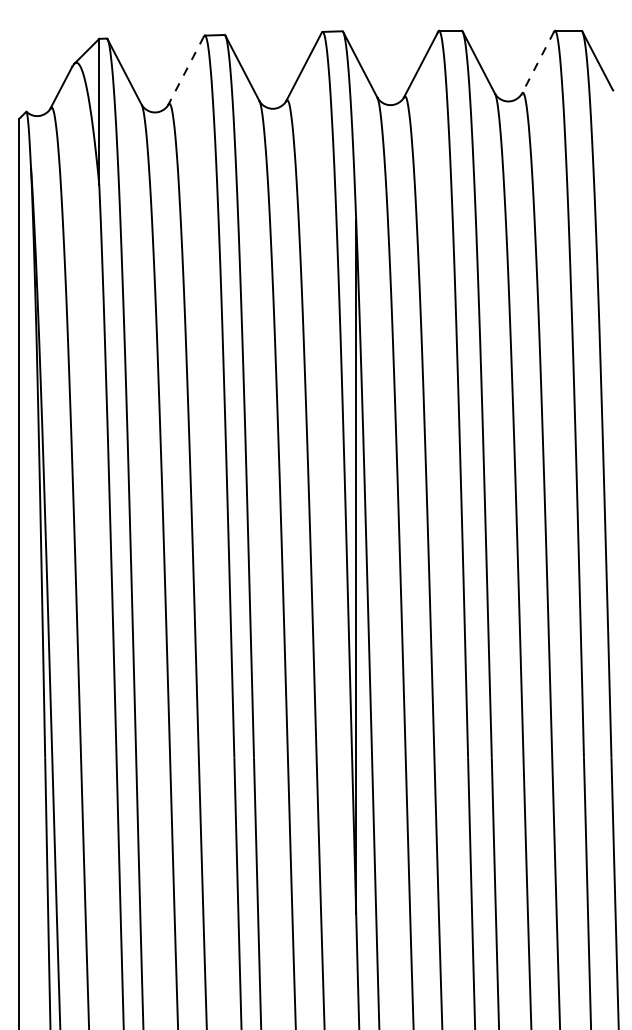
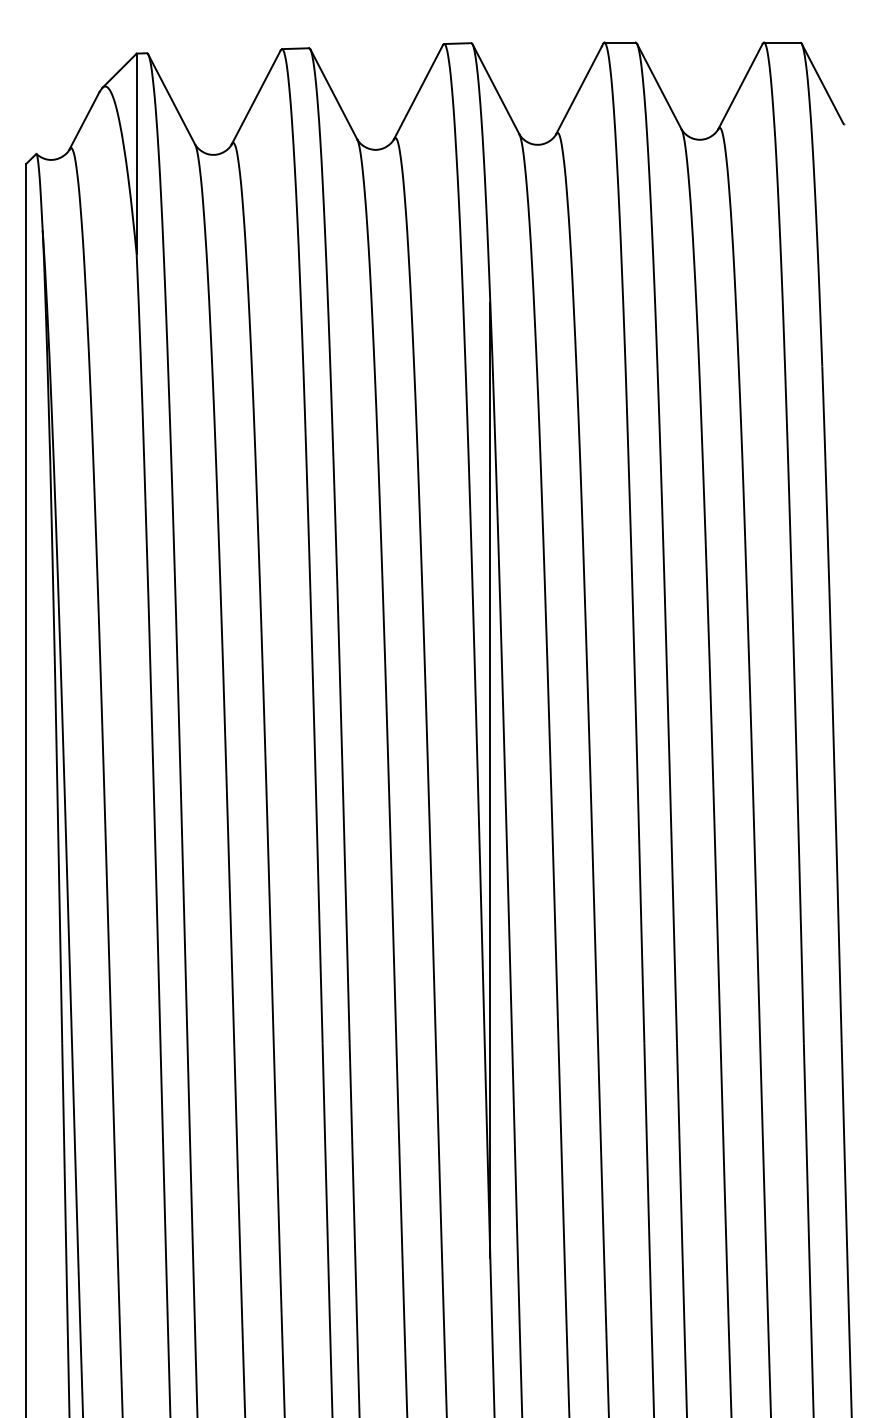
line: (537, 62) -> (739, 86), dashed -> solid
line: (186, 70) -> (256, 97), dashed -> solid

